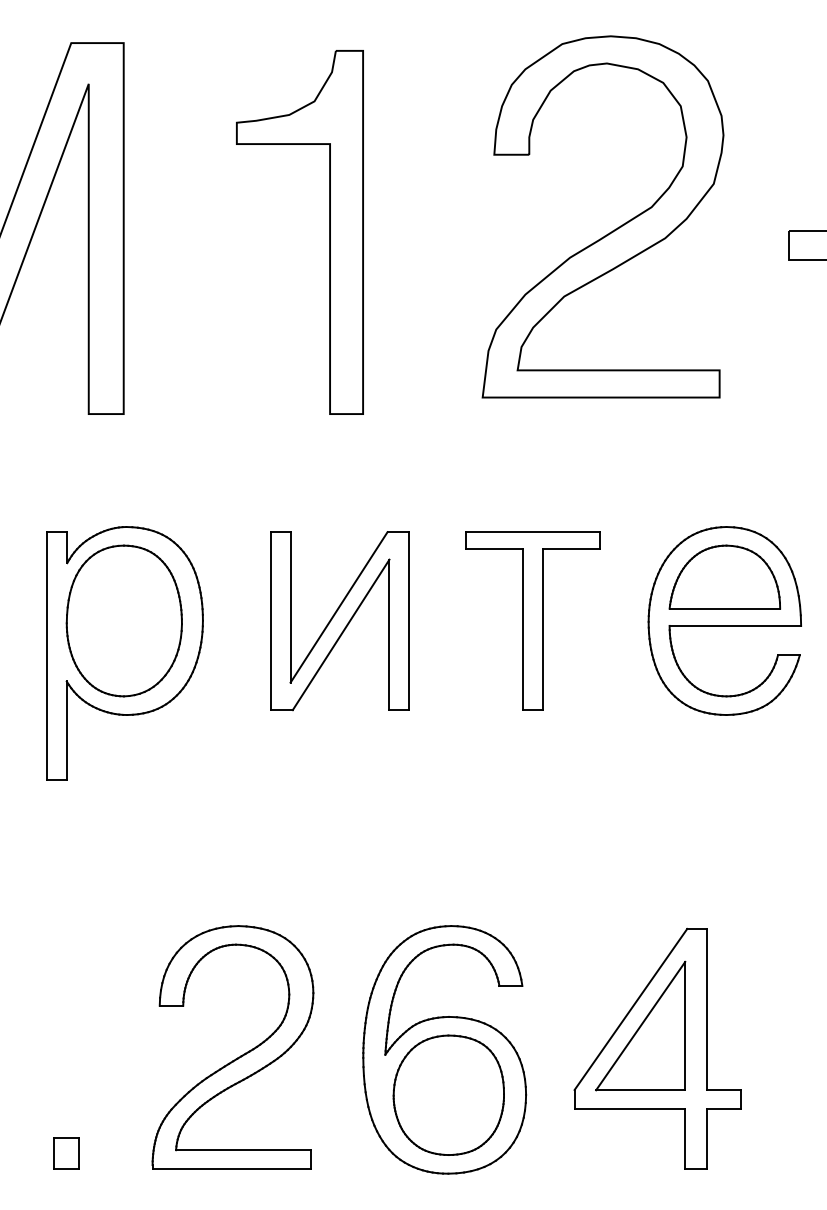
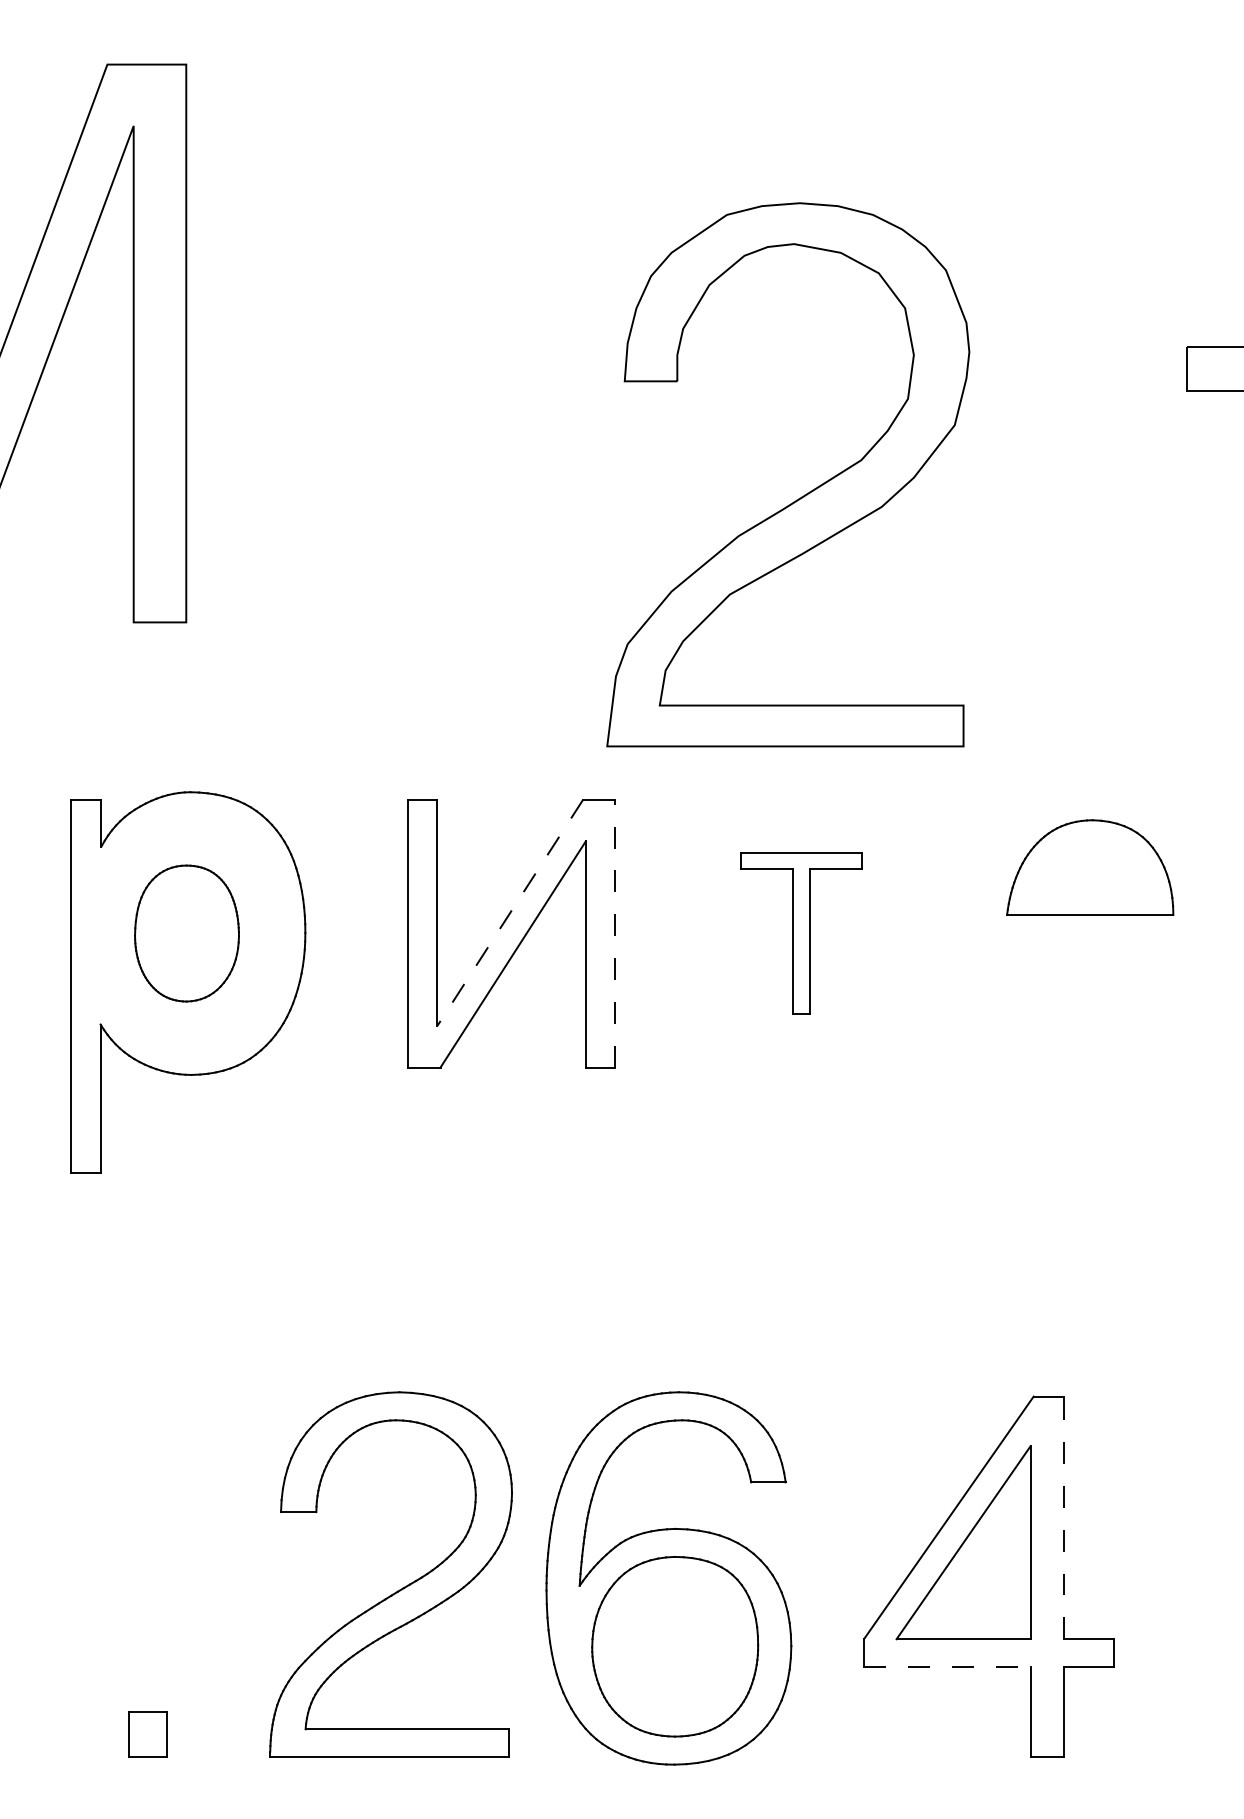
part: (612, 230) -> (802, 495), moved
part: (329, 232) -> (495, 349), removed
line: (338, 607) -> (509, 913), solid -> dashed
part: (123, 620) -> (185, 932), size x0.6
part: (532, 620) -> (800, 932), size x0.6
part: (724, 620) -> (1089, 932), removed
line: (409, 621) -> (615, 934), solid -> dashed
line: (707, 1009) -> (1064, 1517), solid -> dashed
part: (237, 1057) -> (397, 1589), moved
line: (630, 1108) -> (948, 1666), solid -> dashed
part: (66, 1153) -> (148, 1734), moved

